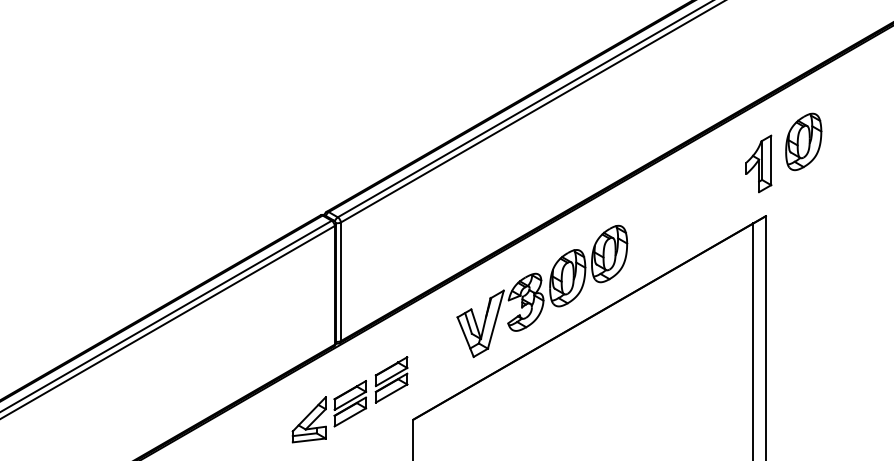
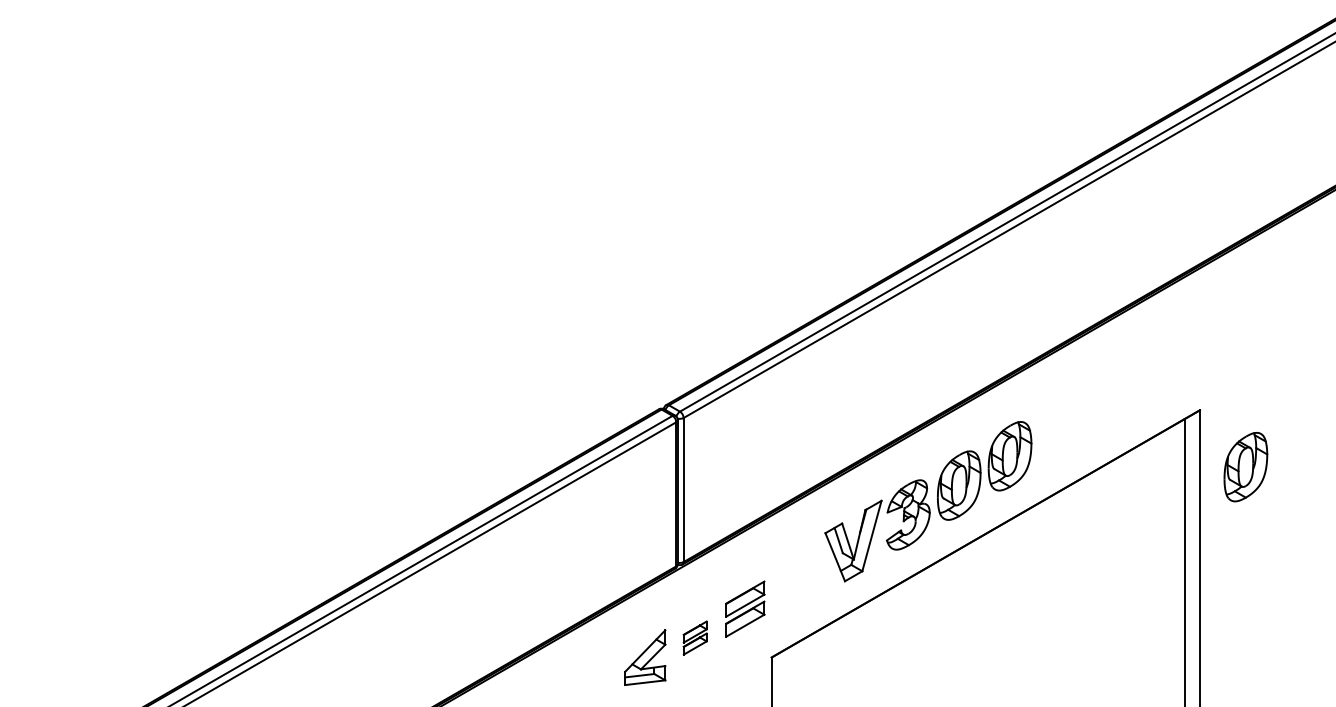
part: (803, 142) -> (1245, 467), moved
part: (758, 163) -> (1191, 346), removed
part: (350, 403) -> (695, 637), size x0.6

